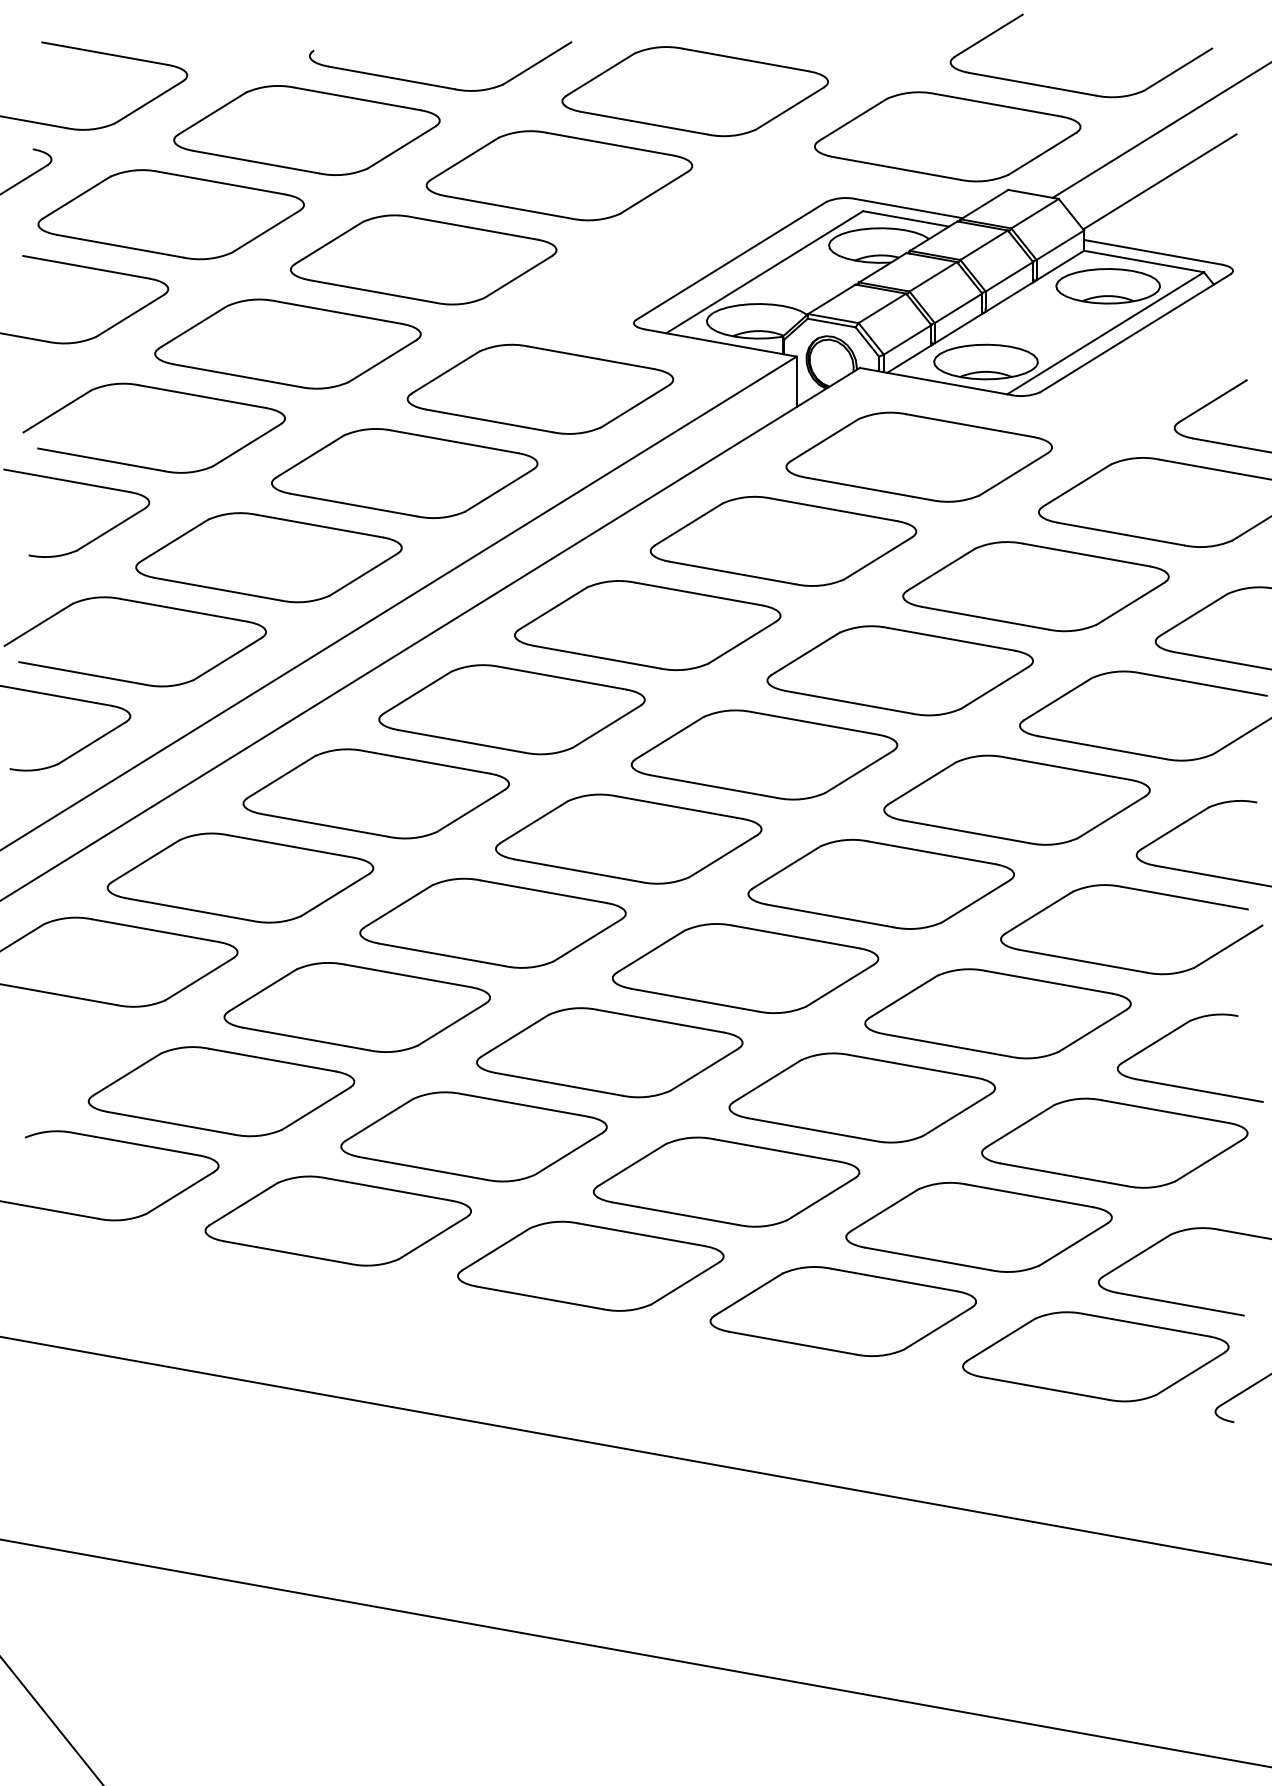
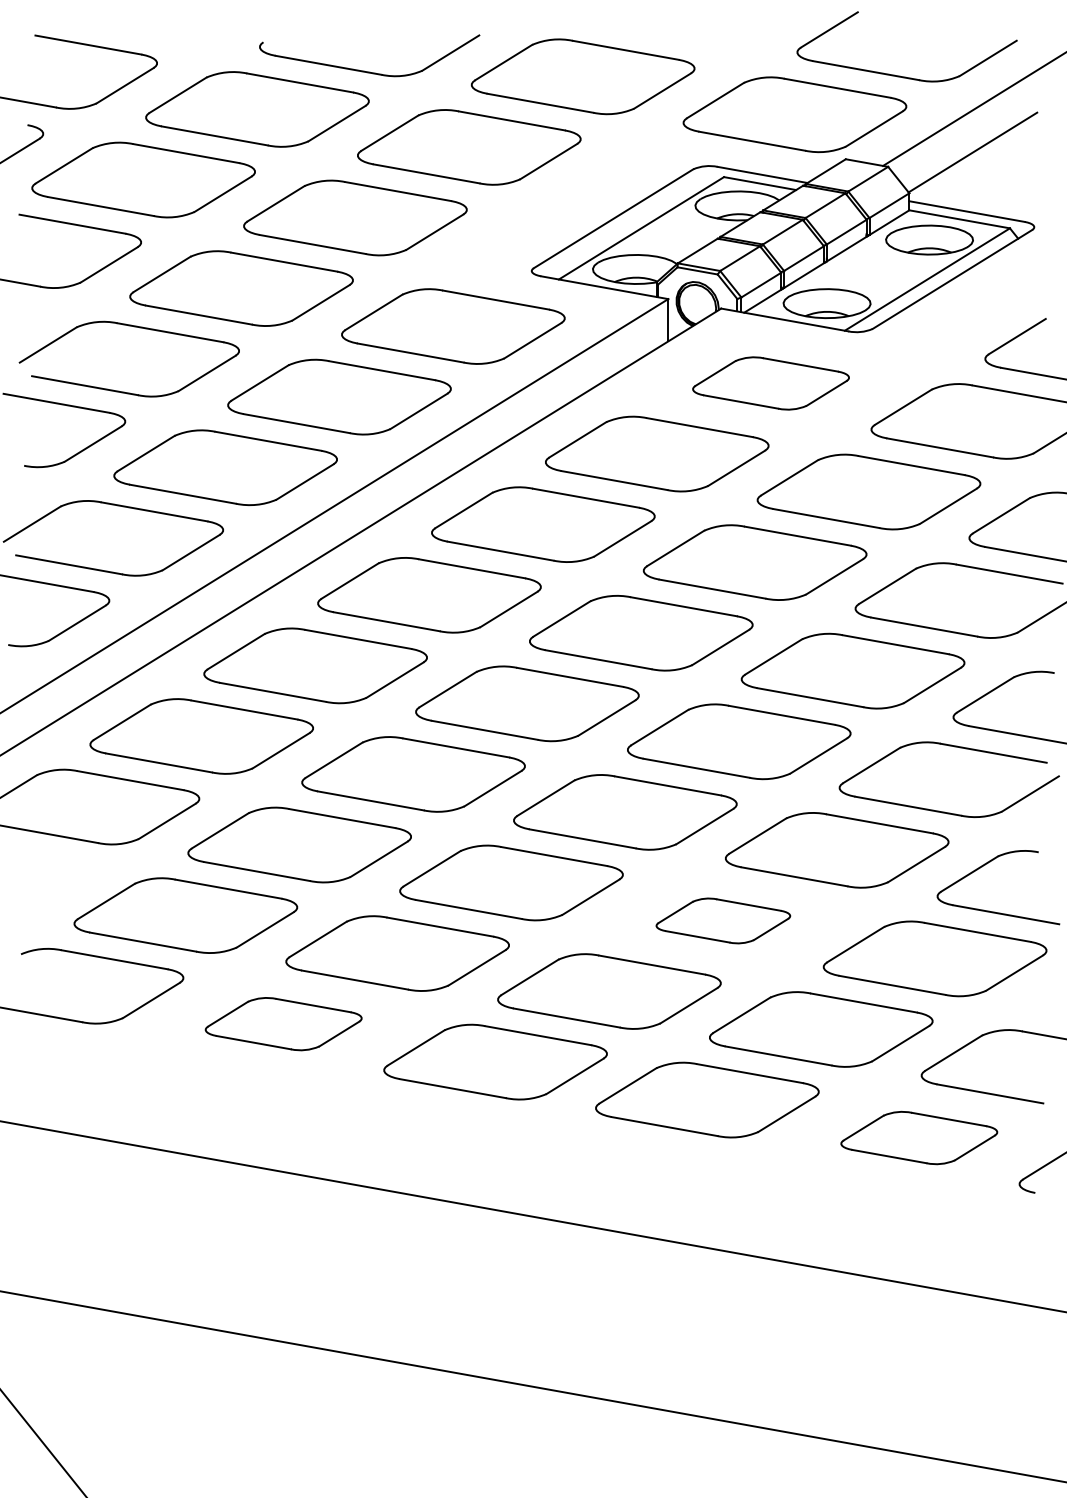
part: (918, 457) -> (770, 383), size x0.7
part: (862, 1097) -> (723, 920), size x0.6
part: (337, 1220) -> (283, 1023), size x0.7
part: (1096, 1356) -> (919, 1137), size x0.7

